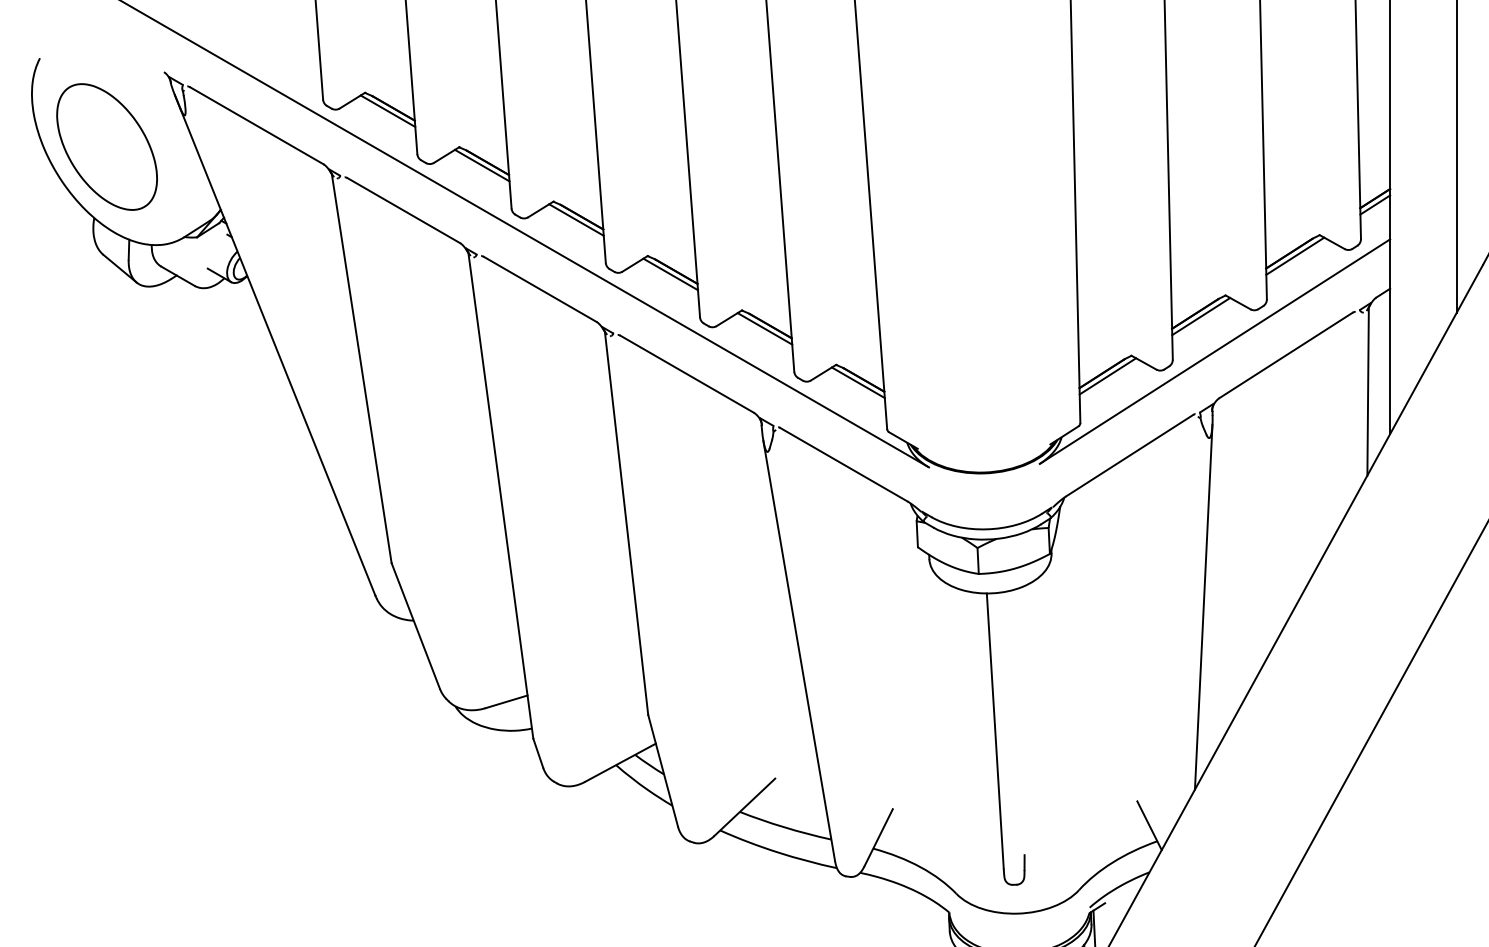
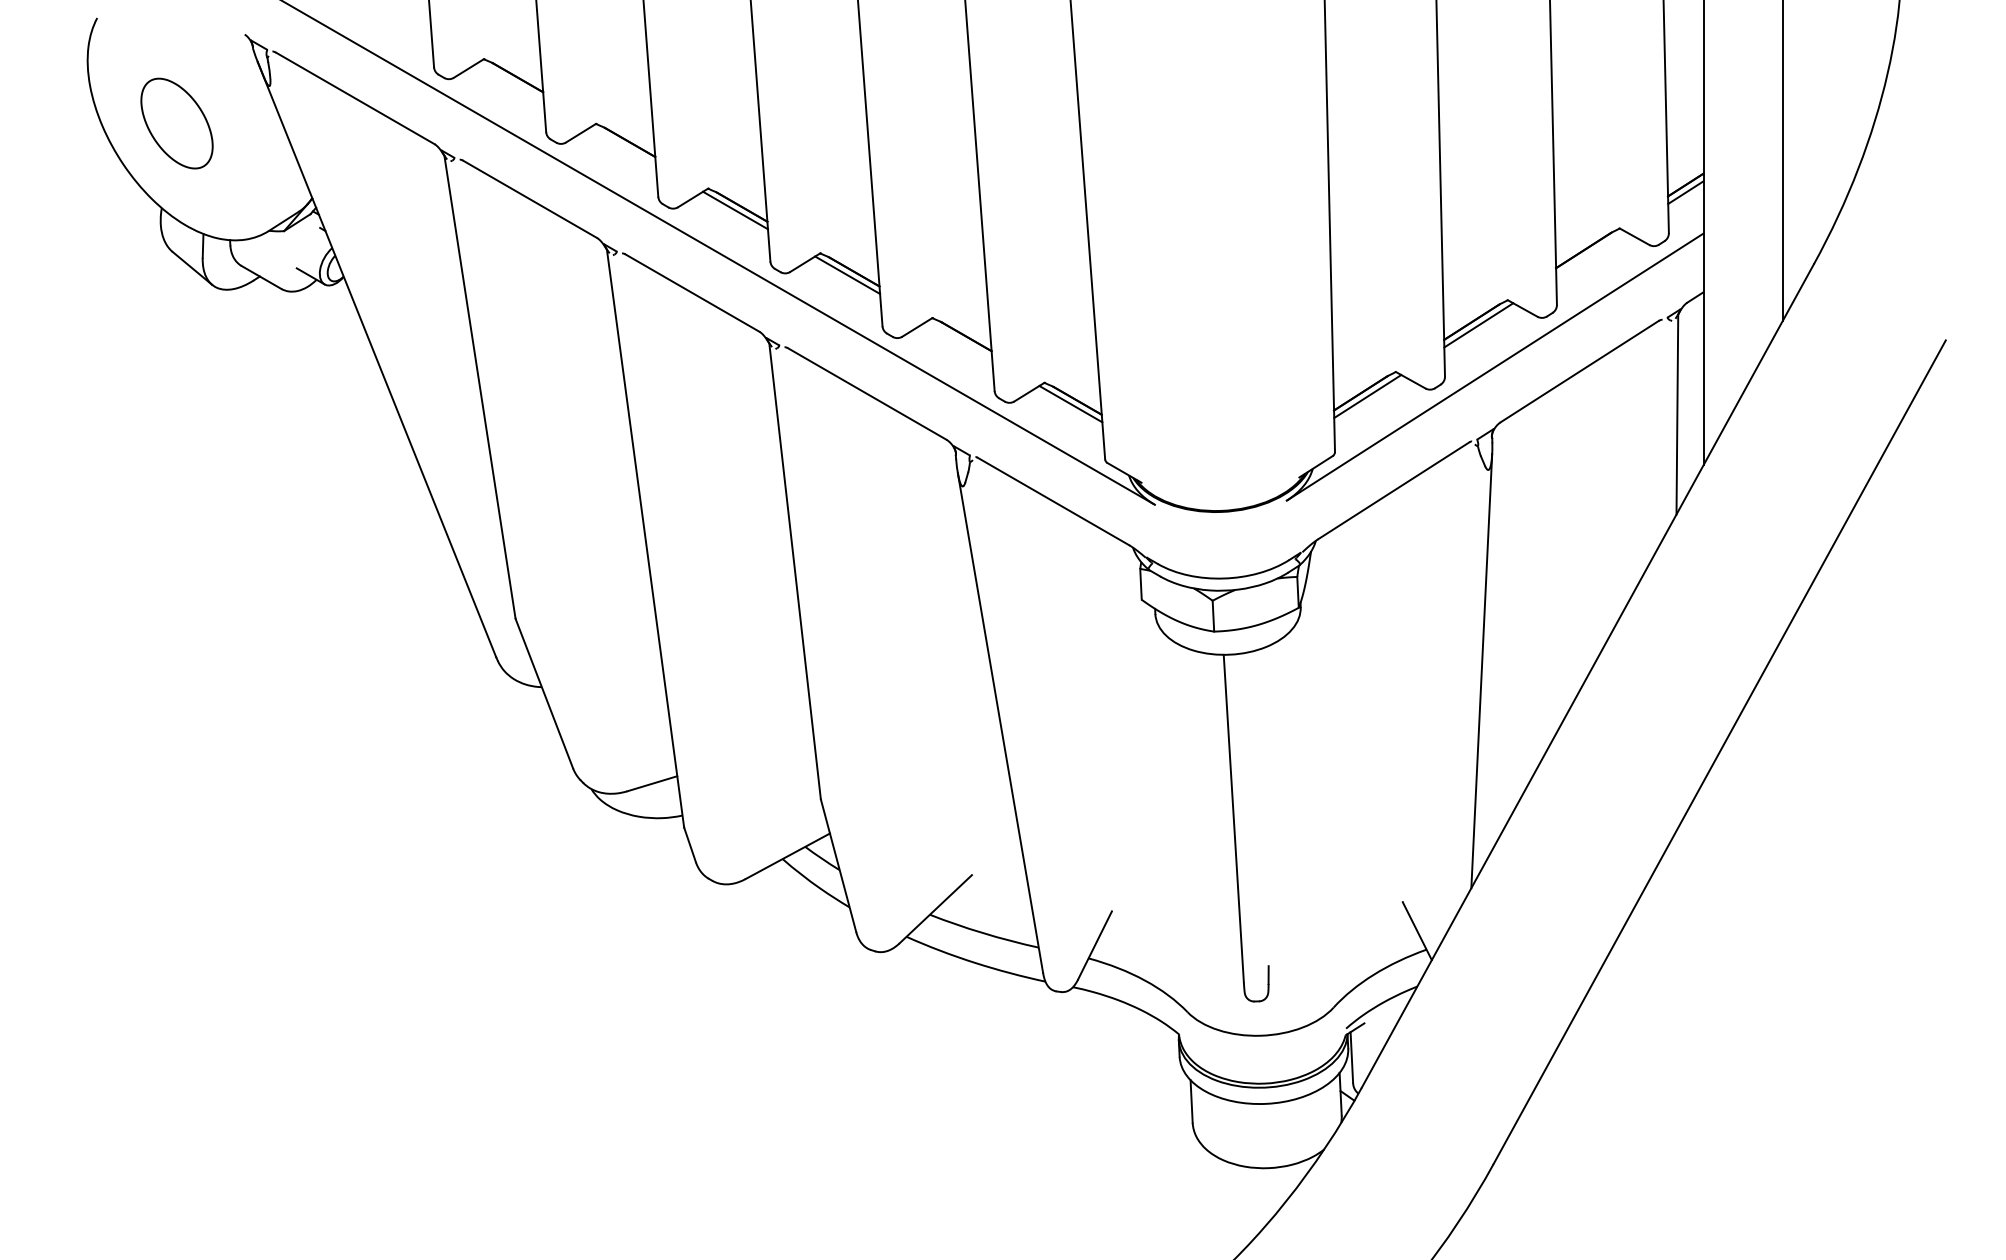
line: (387, 110) -> (510, 80), removed
part: (106, 146) -> (176, 123), size x0.6
line: (481, 165) -> (622, 145), removed
line: (1295, 256) -> (1590, 253), removed
line: (764, 328) -> (959, 339), removed

